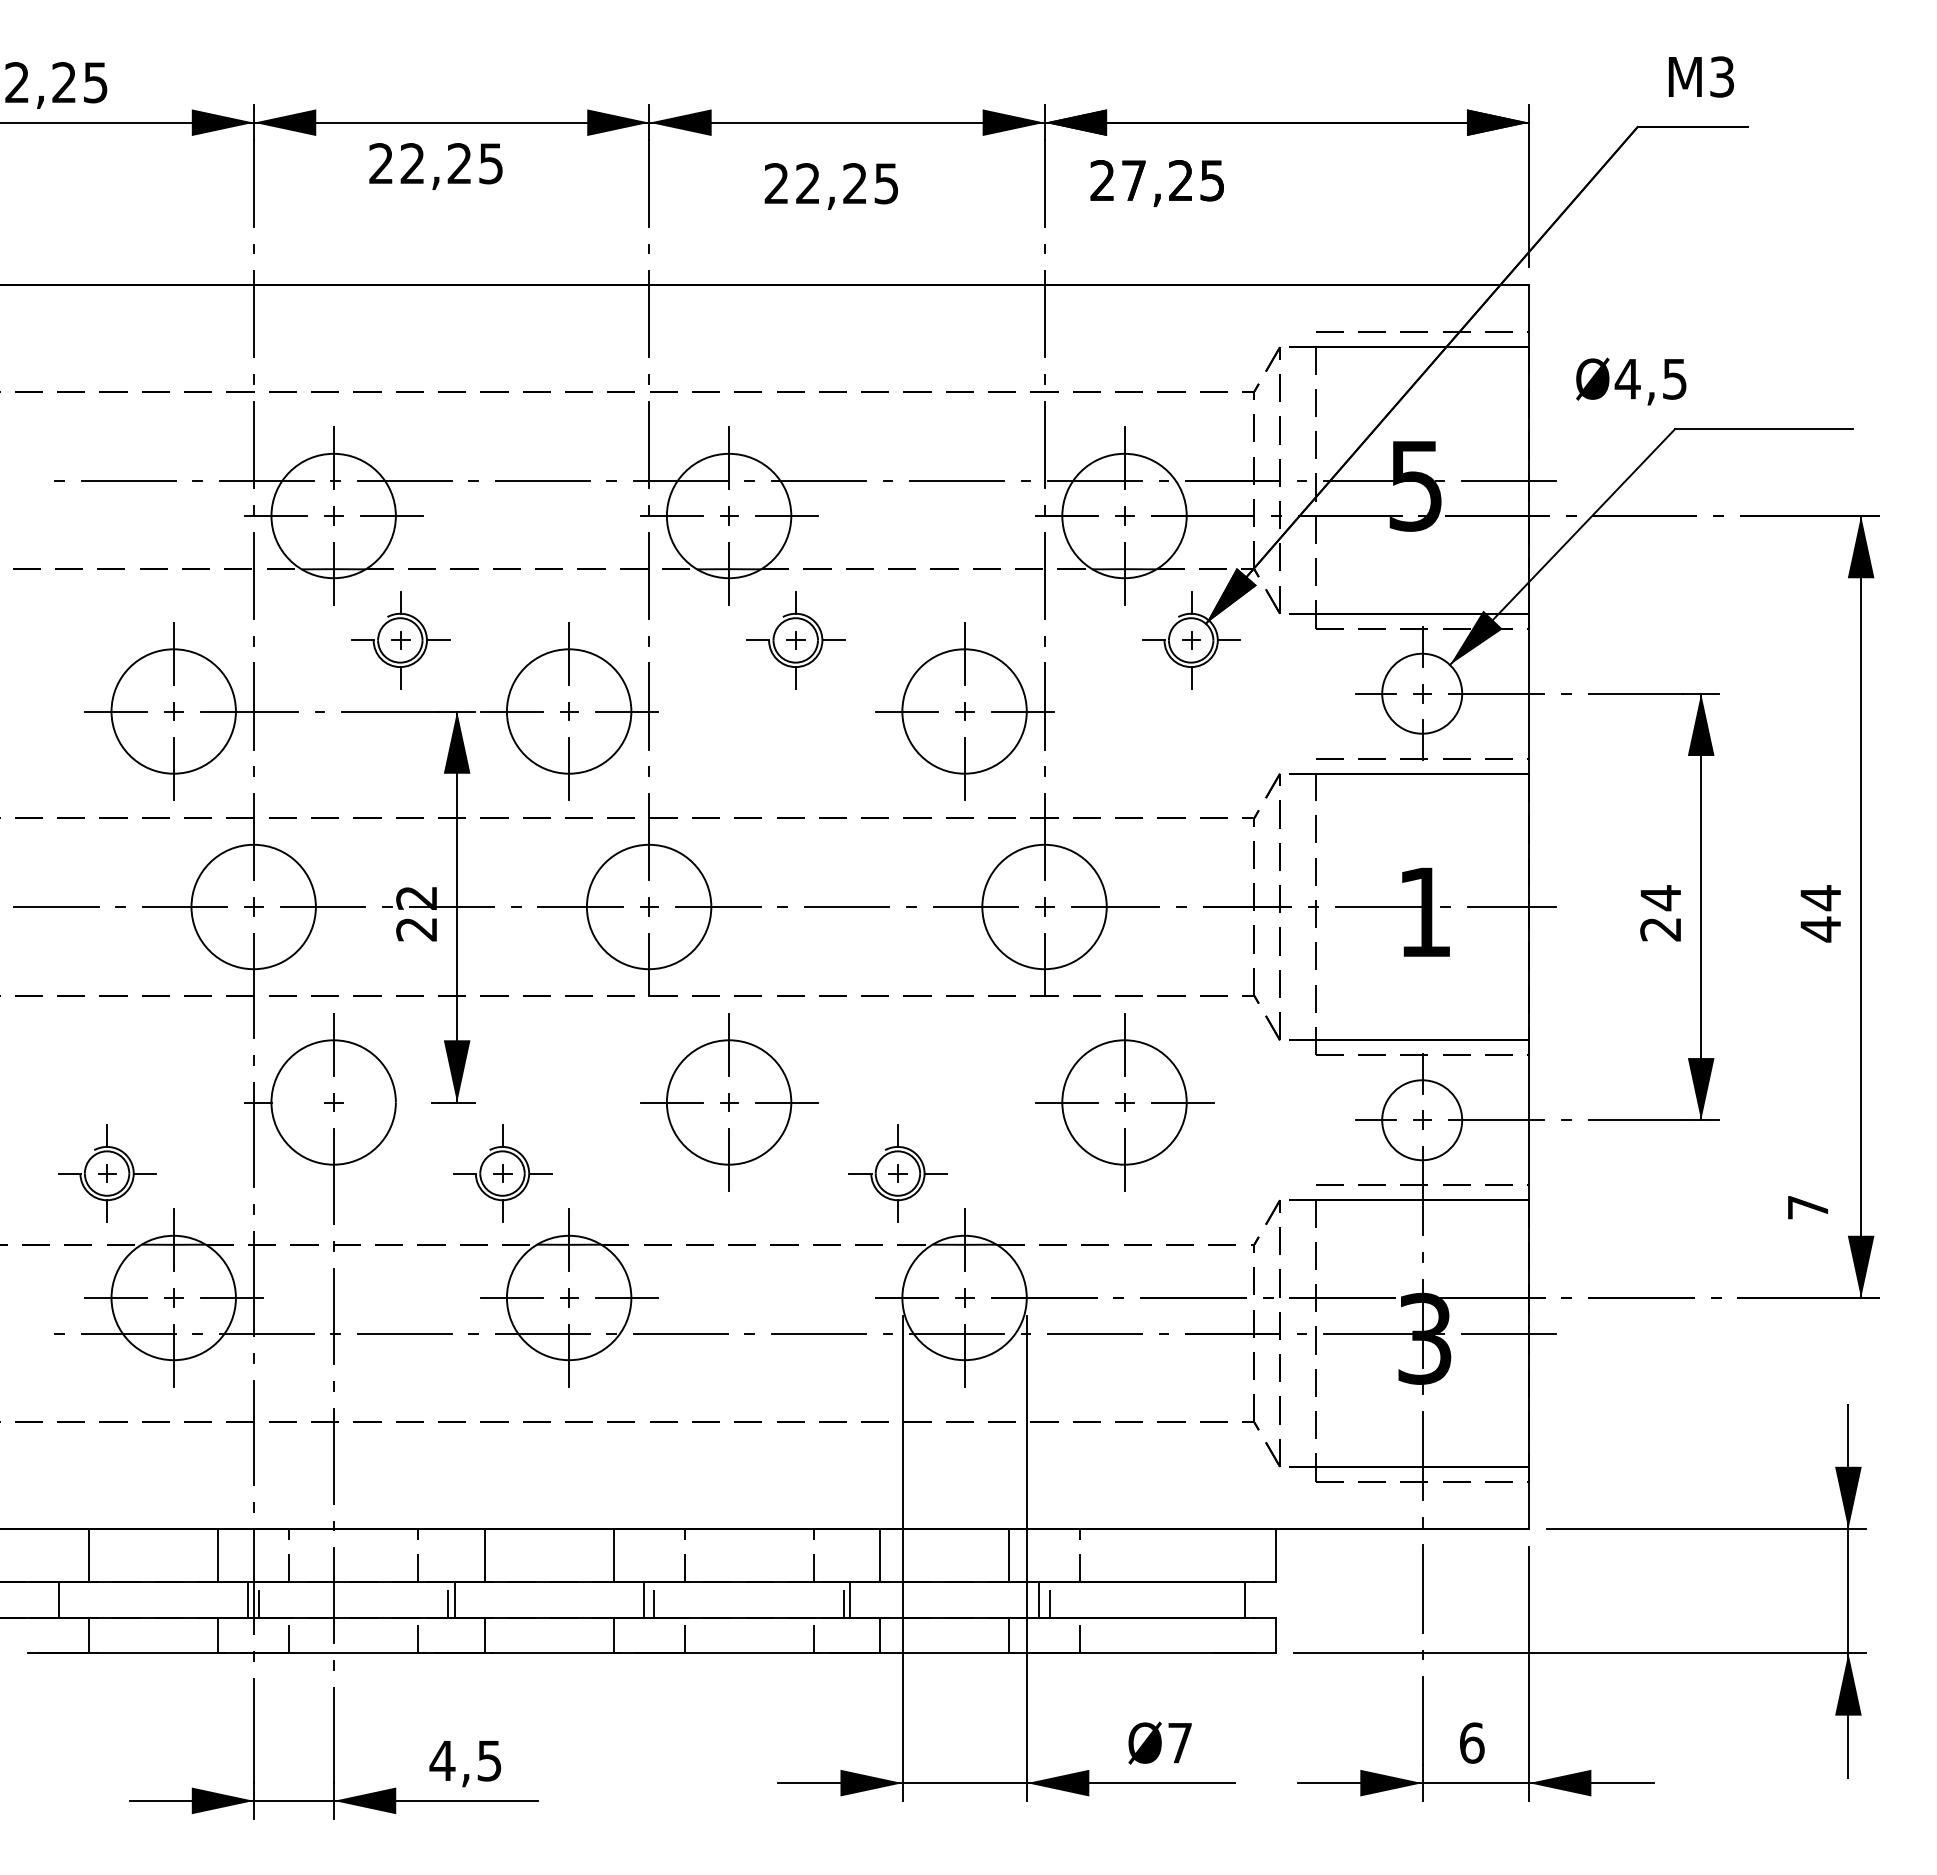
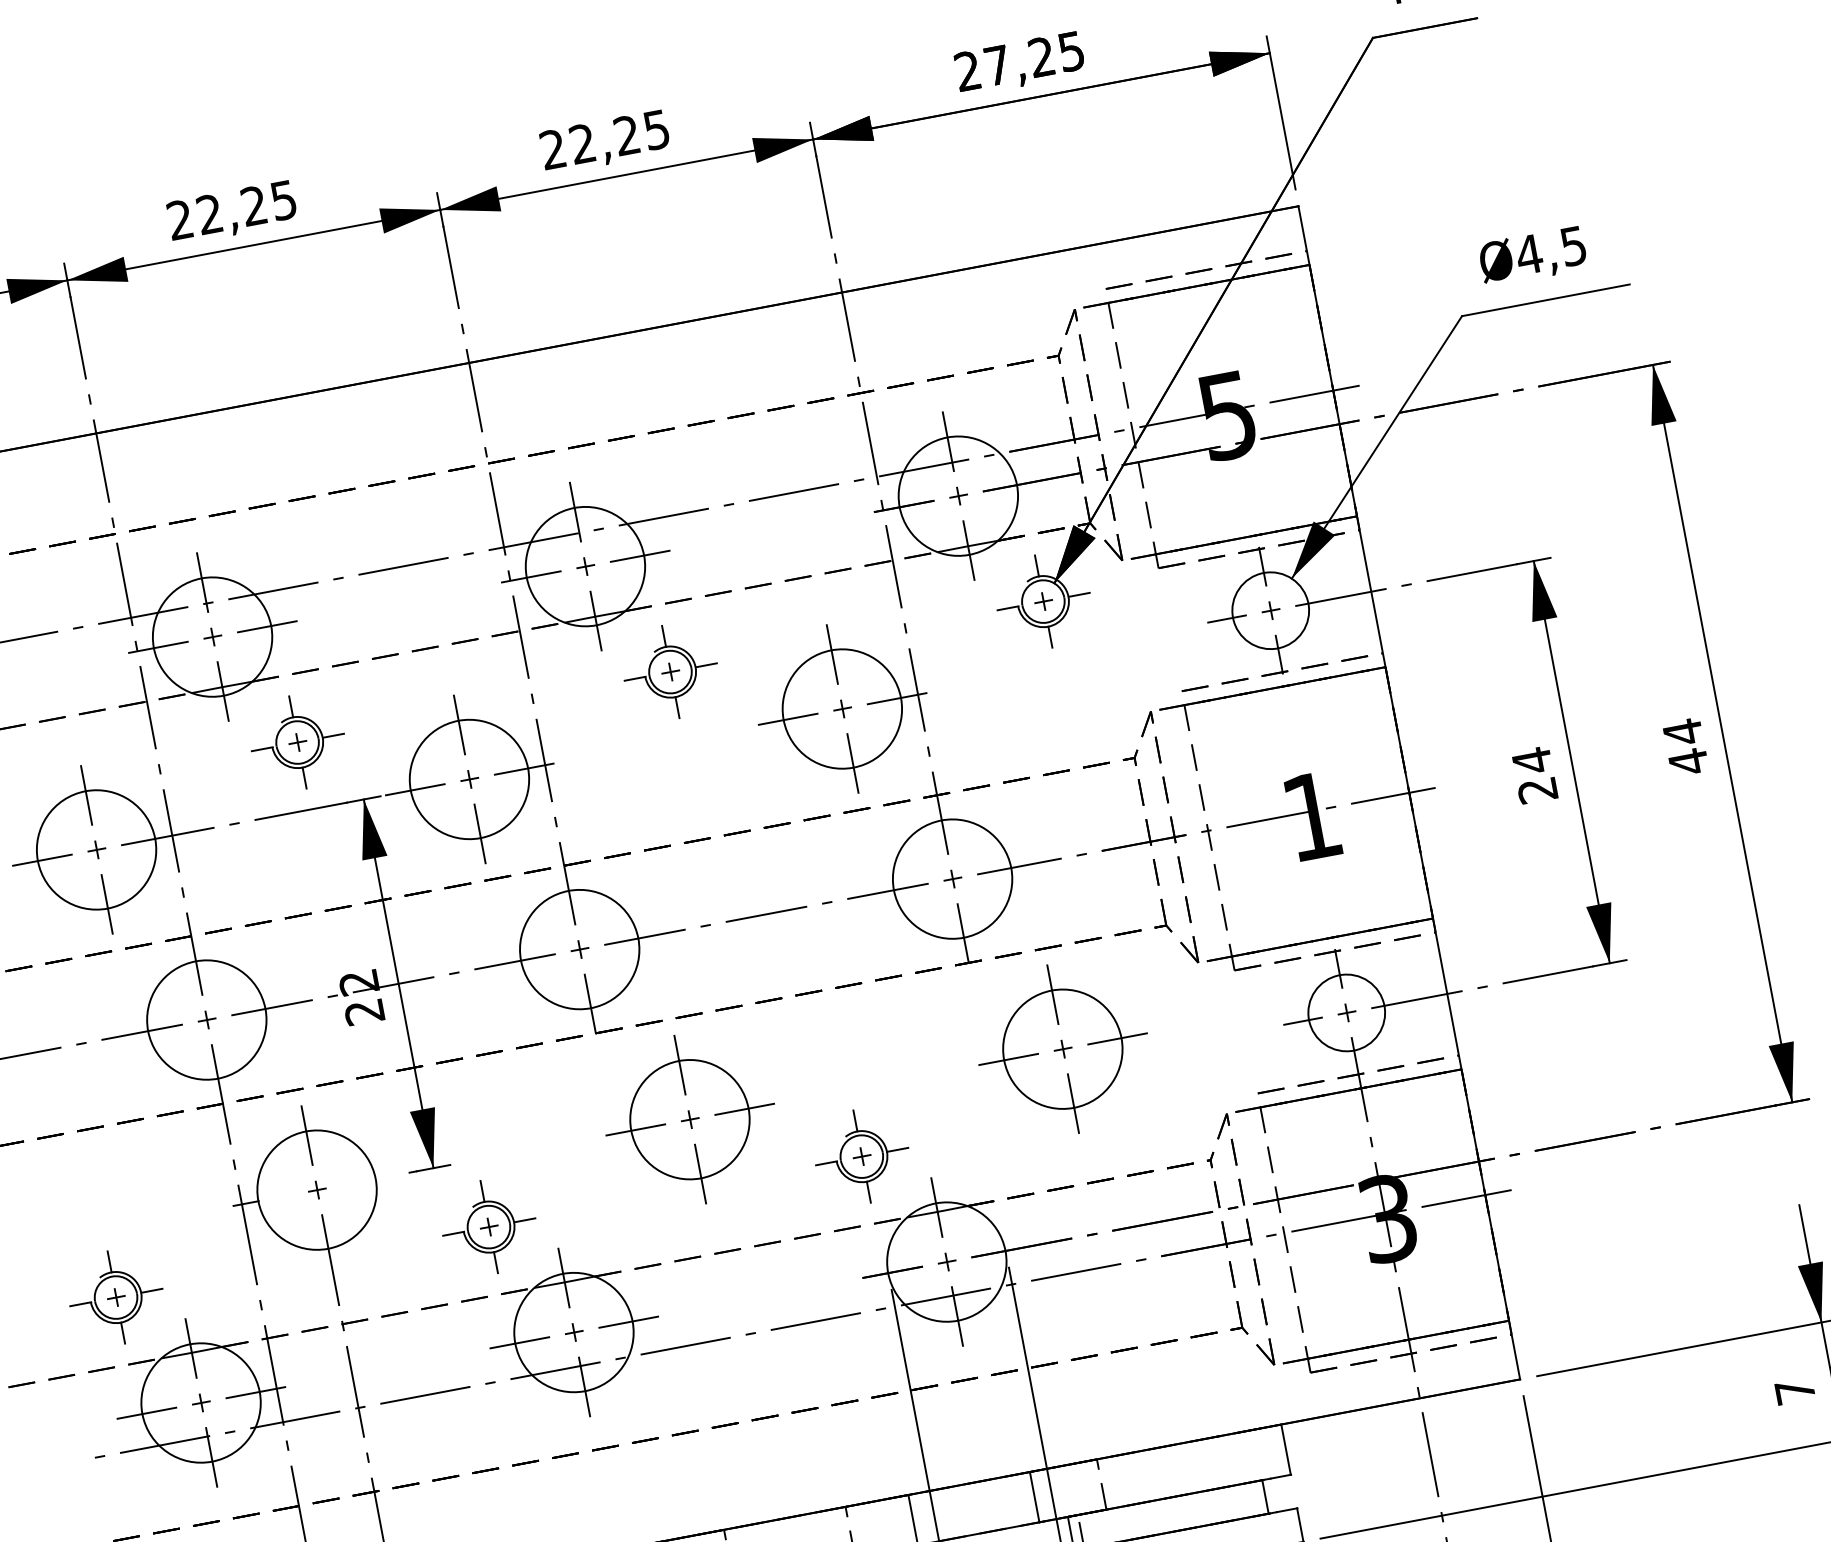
text: (435, 166) -> (231, 212), moved
text: (1156, 183) -> (1019, 64), moved
text: (830, 186) -> (604, 142), moved
text: (1631, 381) -> (1533, 256), moved
text: (1807, 1207) -> (1794, 1391), moved

